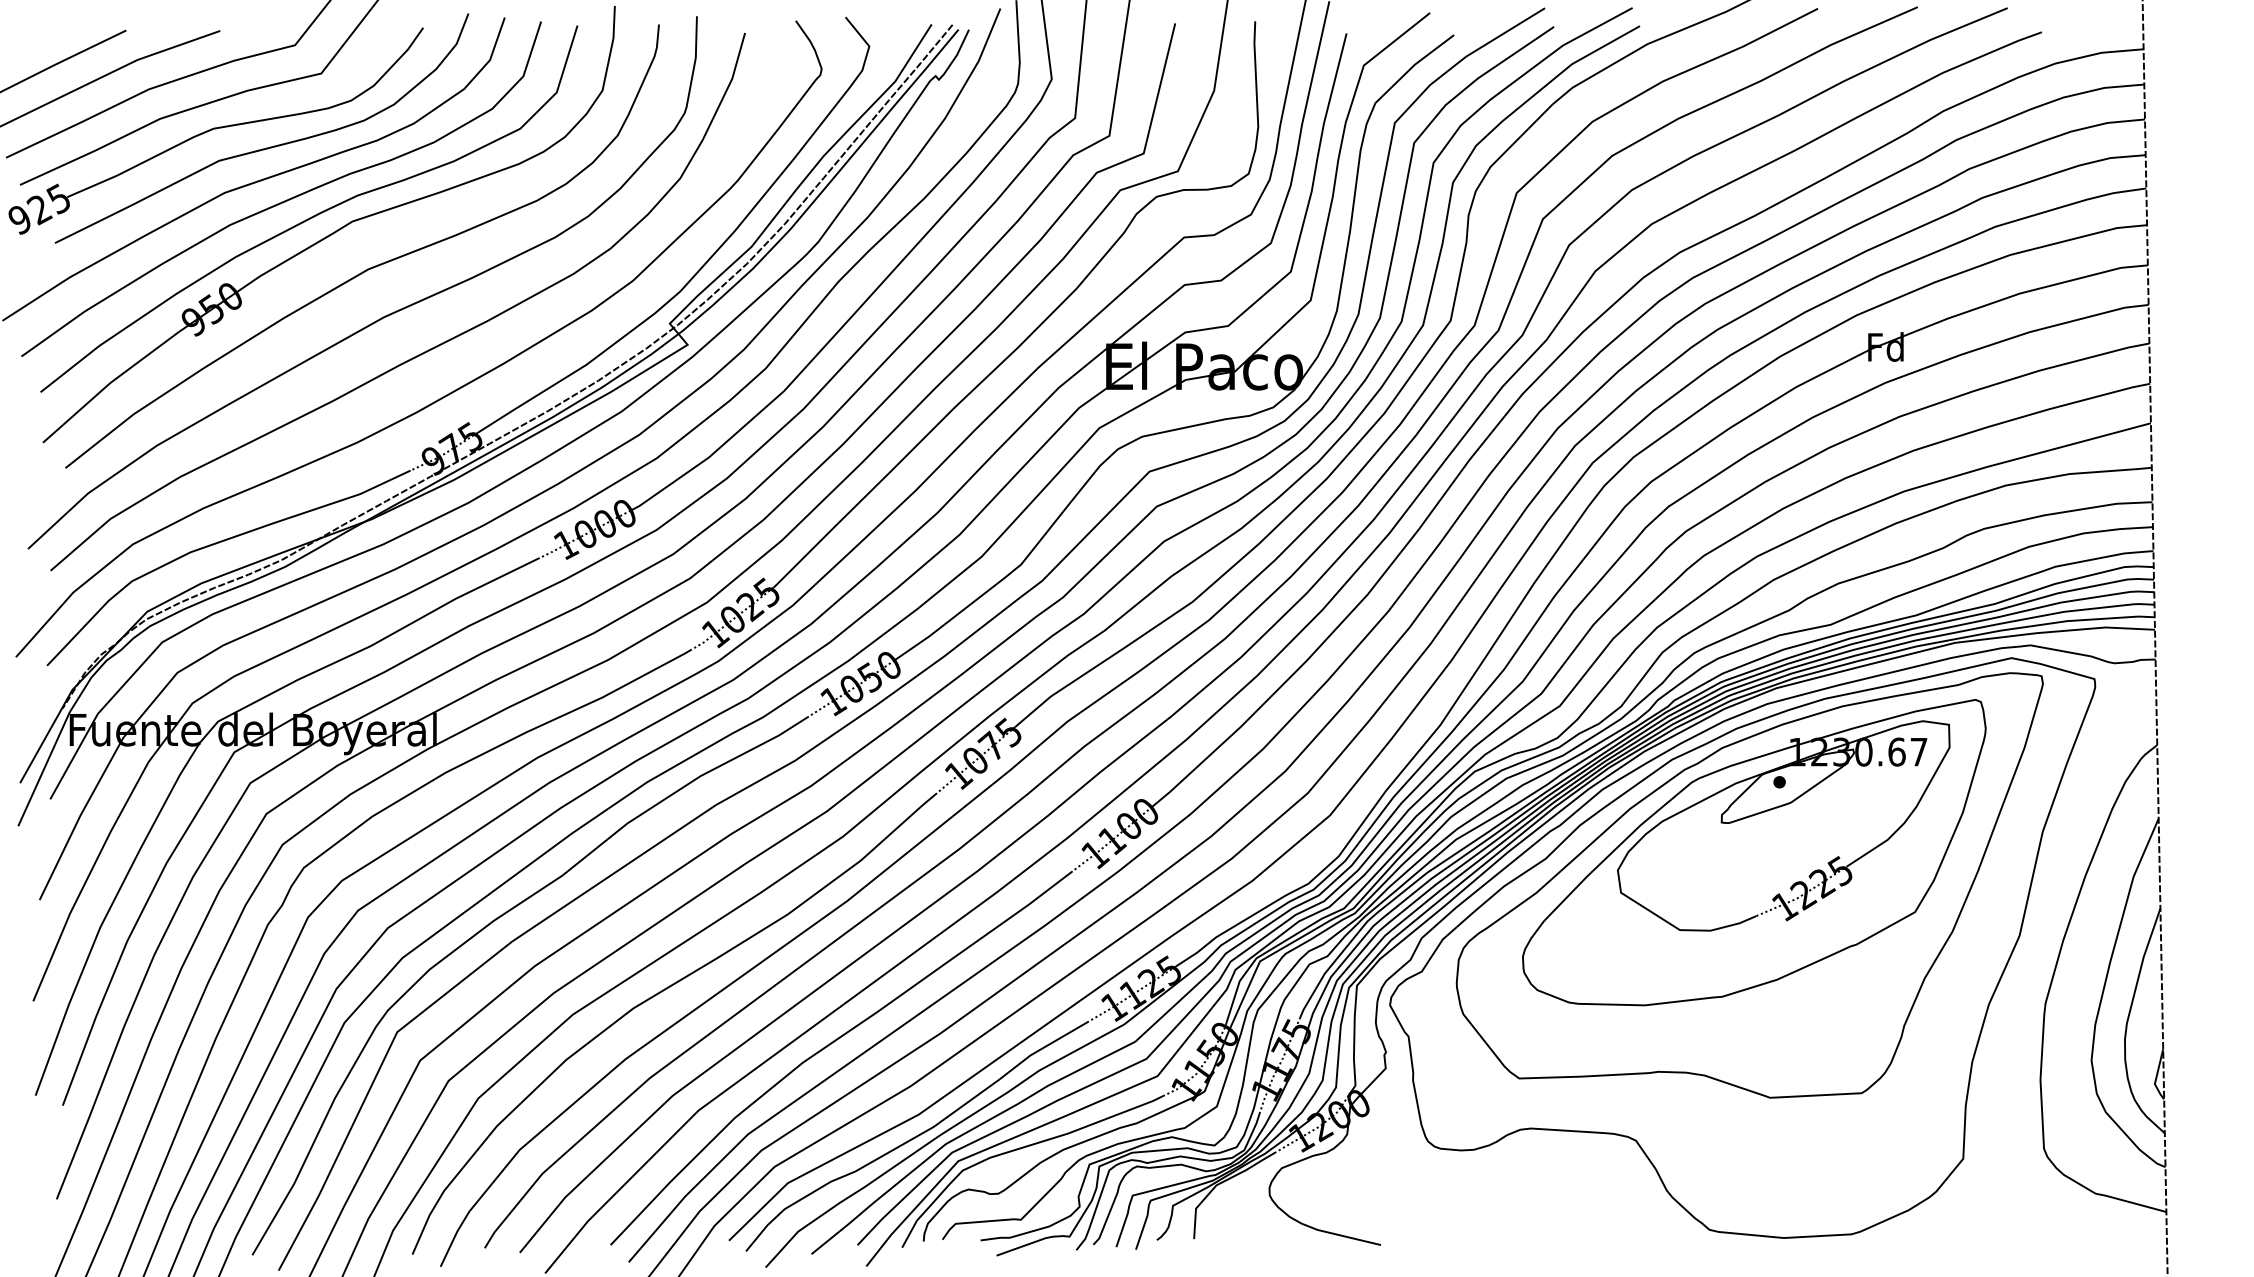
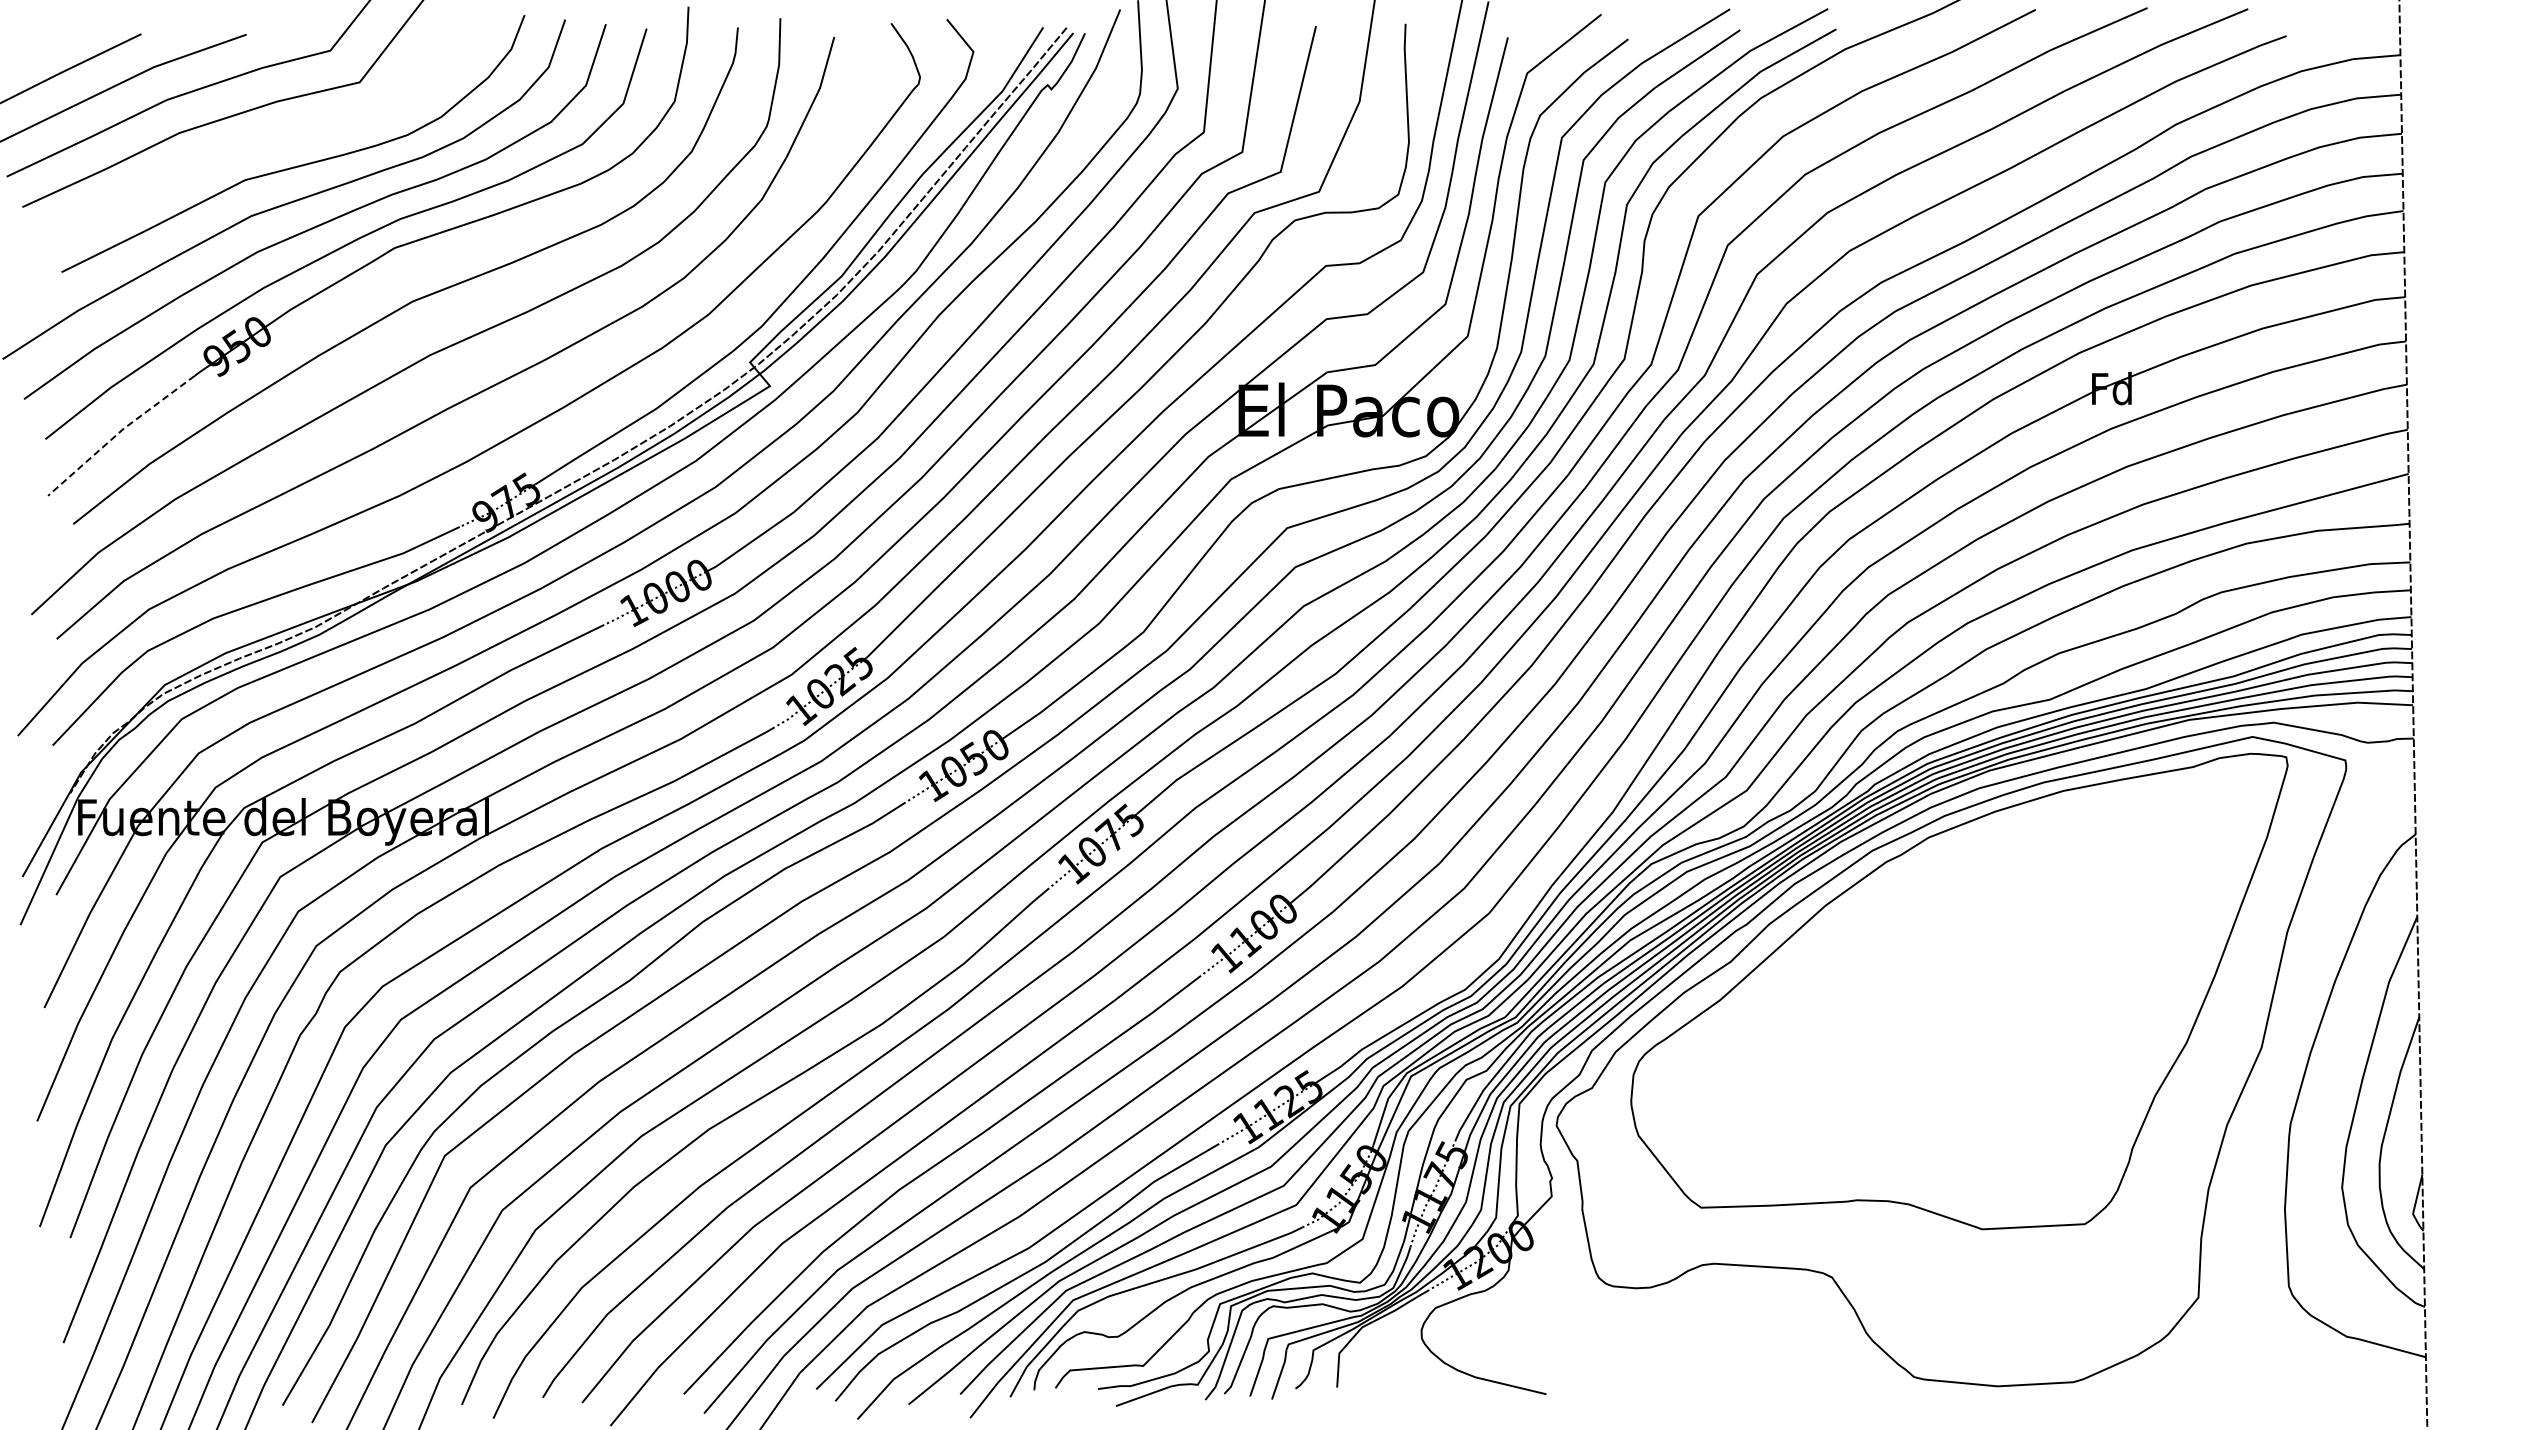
part: (215, 130) -> (241, 146), removed
line: (106, 386) -> (119, 432), solid -> dashed
part: (1754, 852) -> (1964, 954), removed

